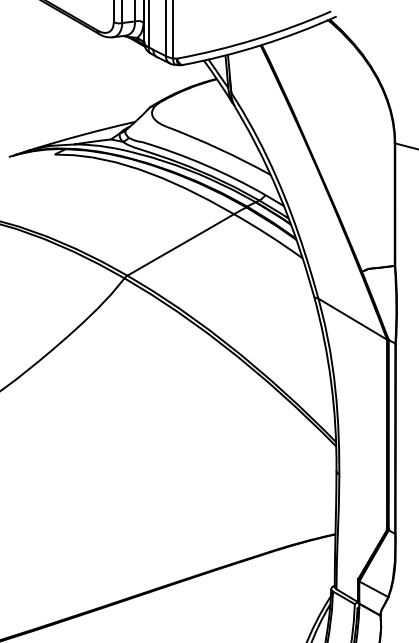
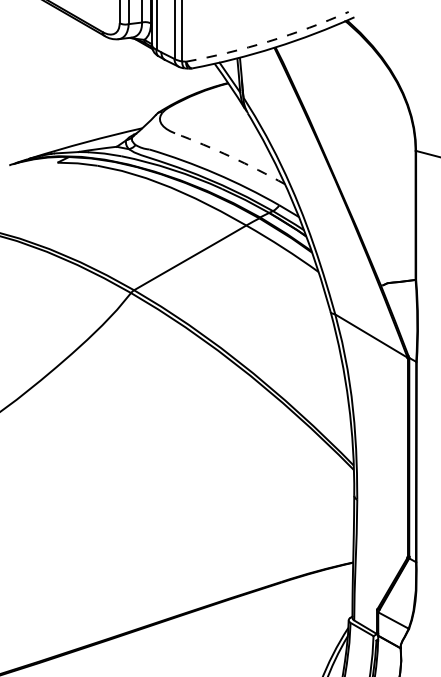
arc: (255, 39) -> (268, 41), solid -> dashed
arc: (219, 149) -> (231, 157), solid -> dashed

